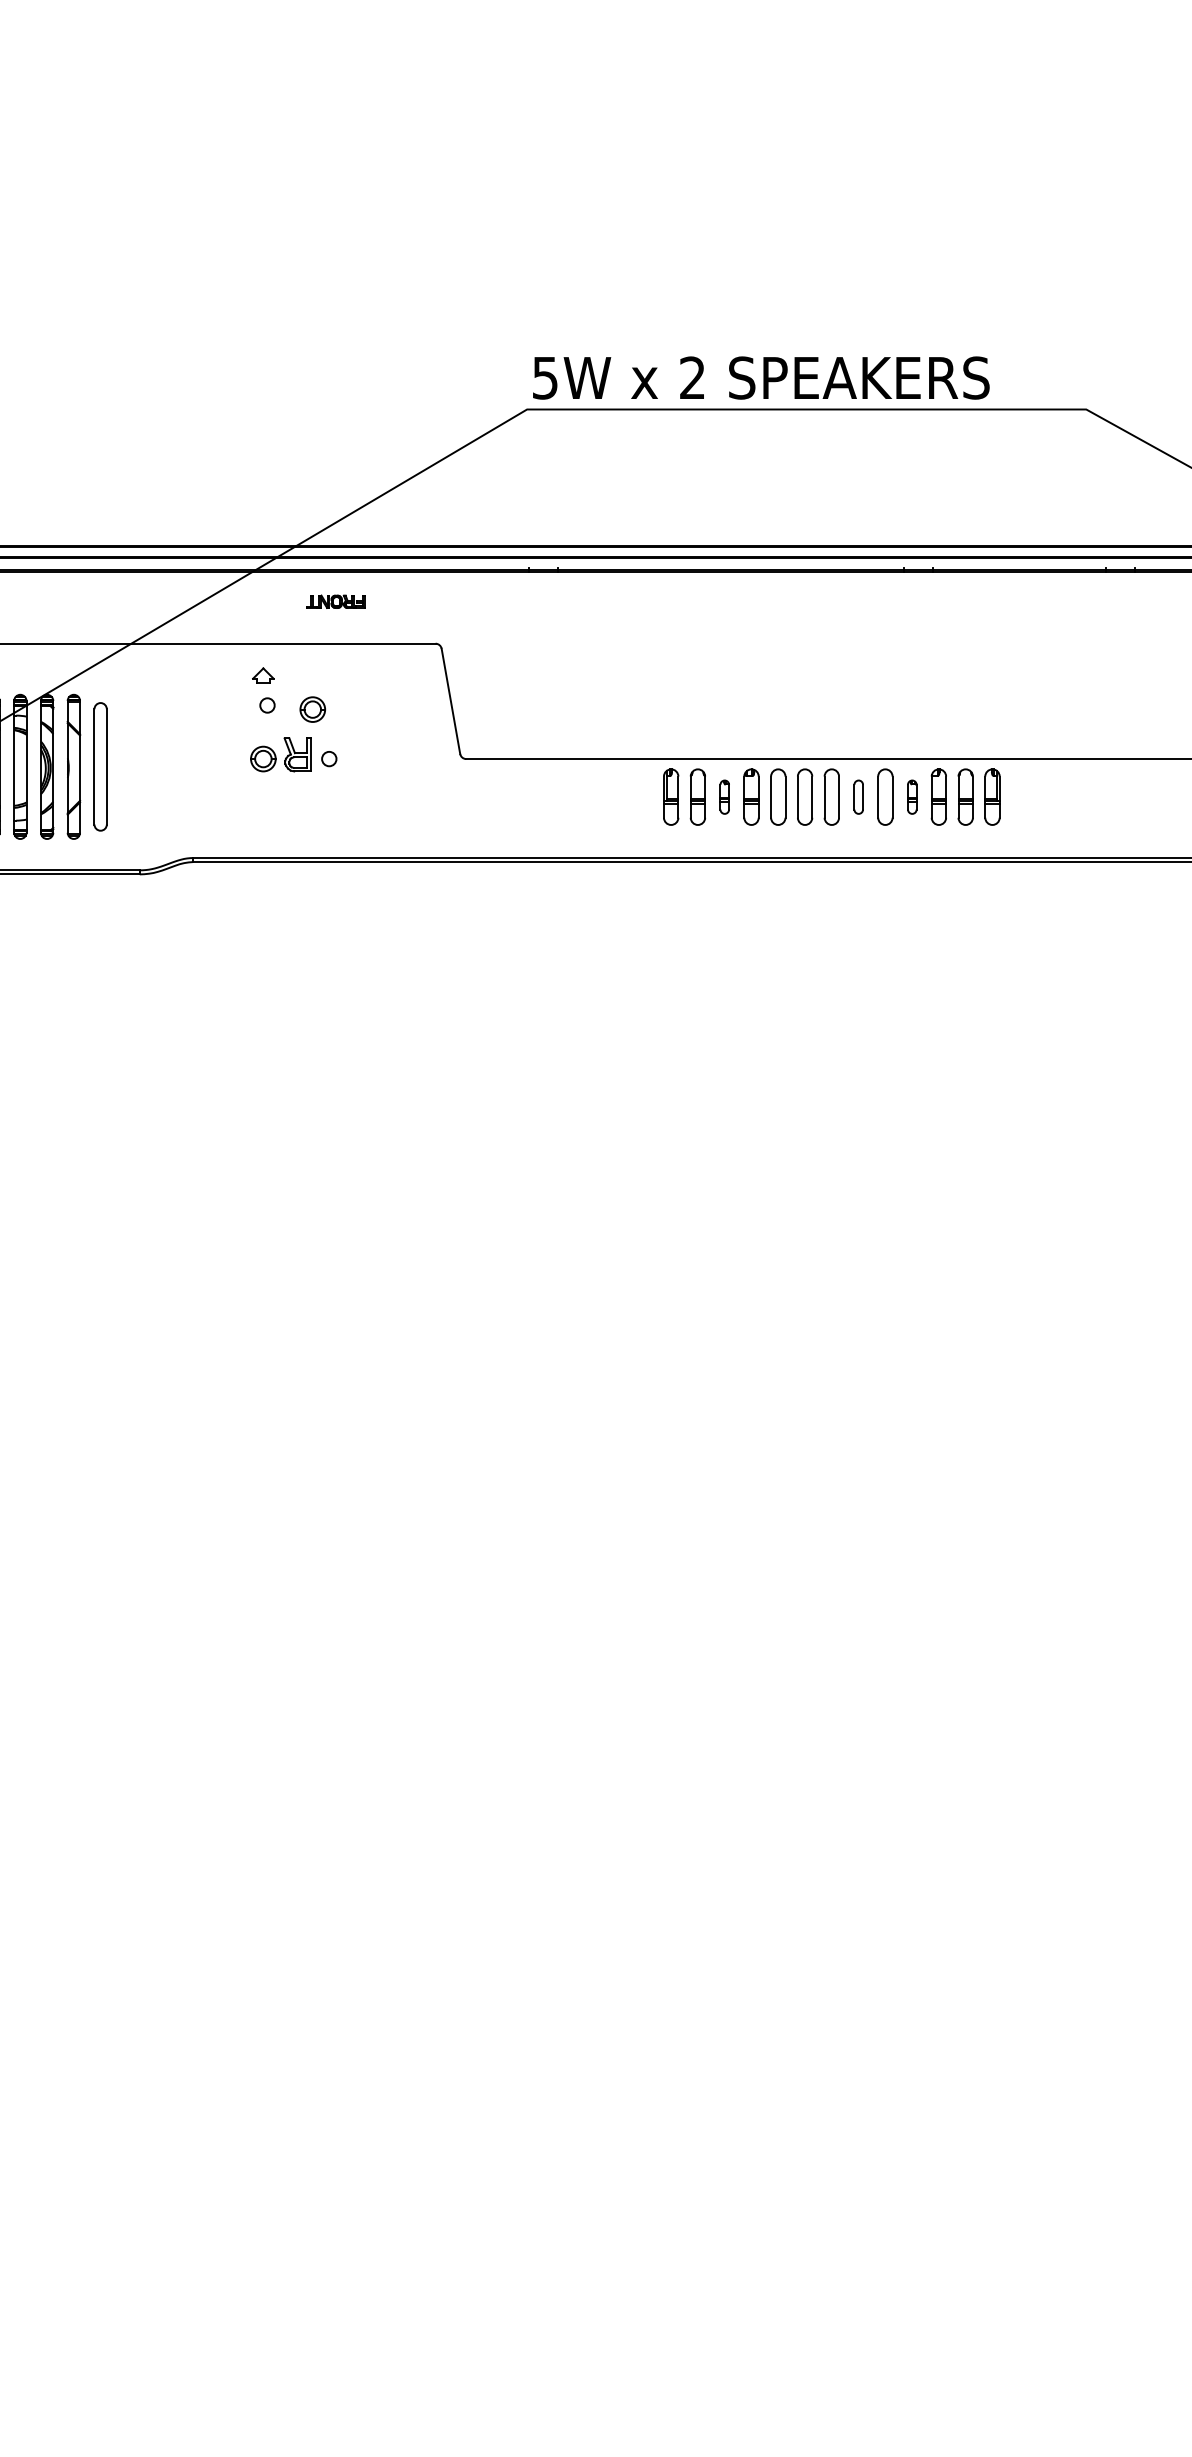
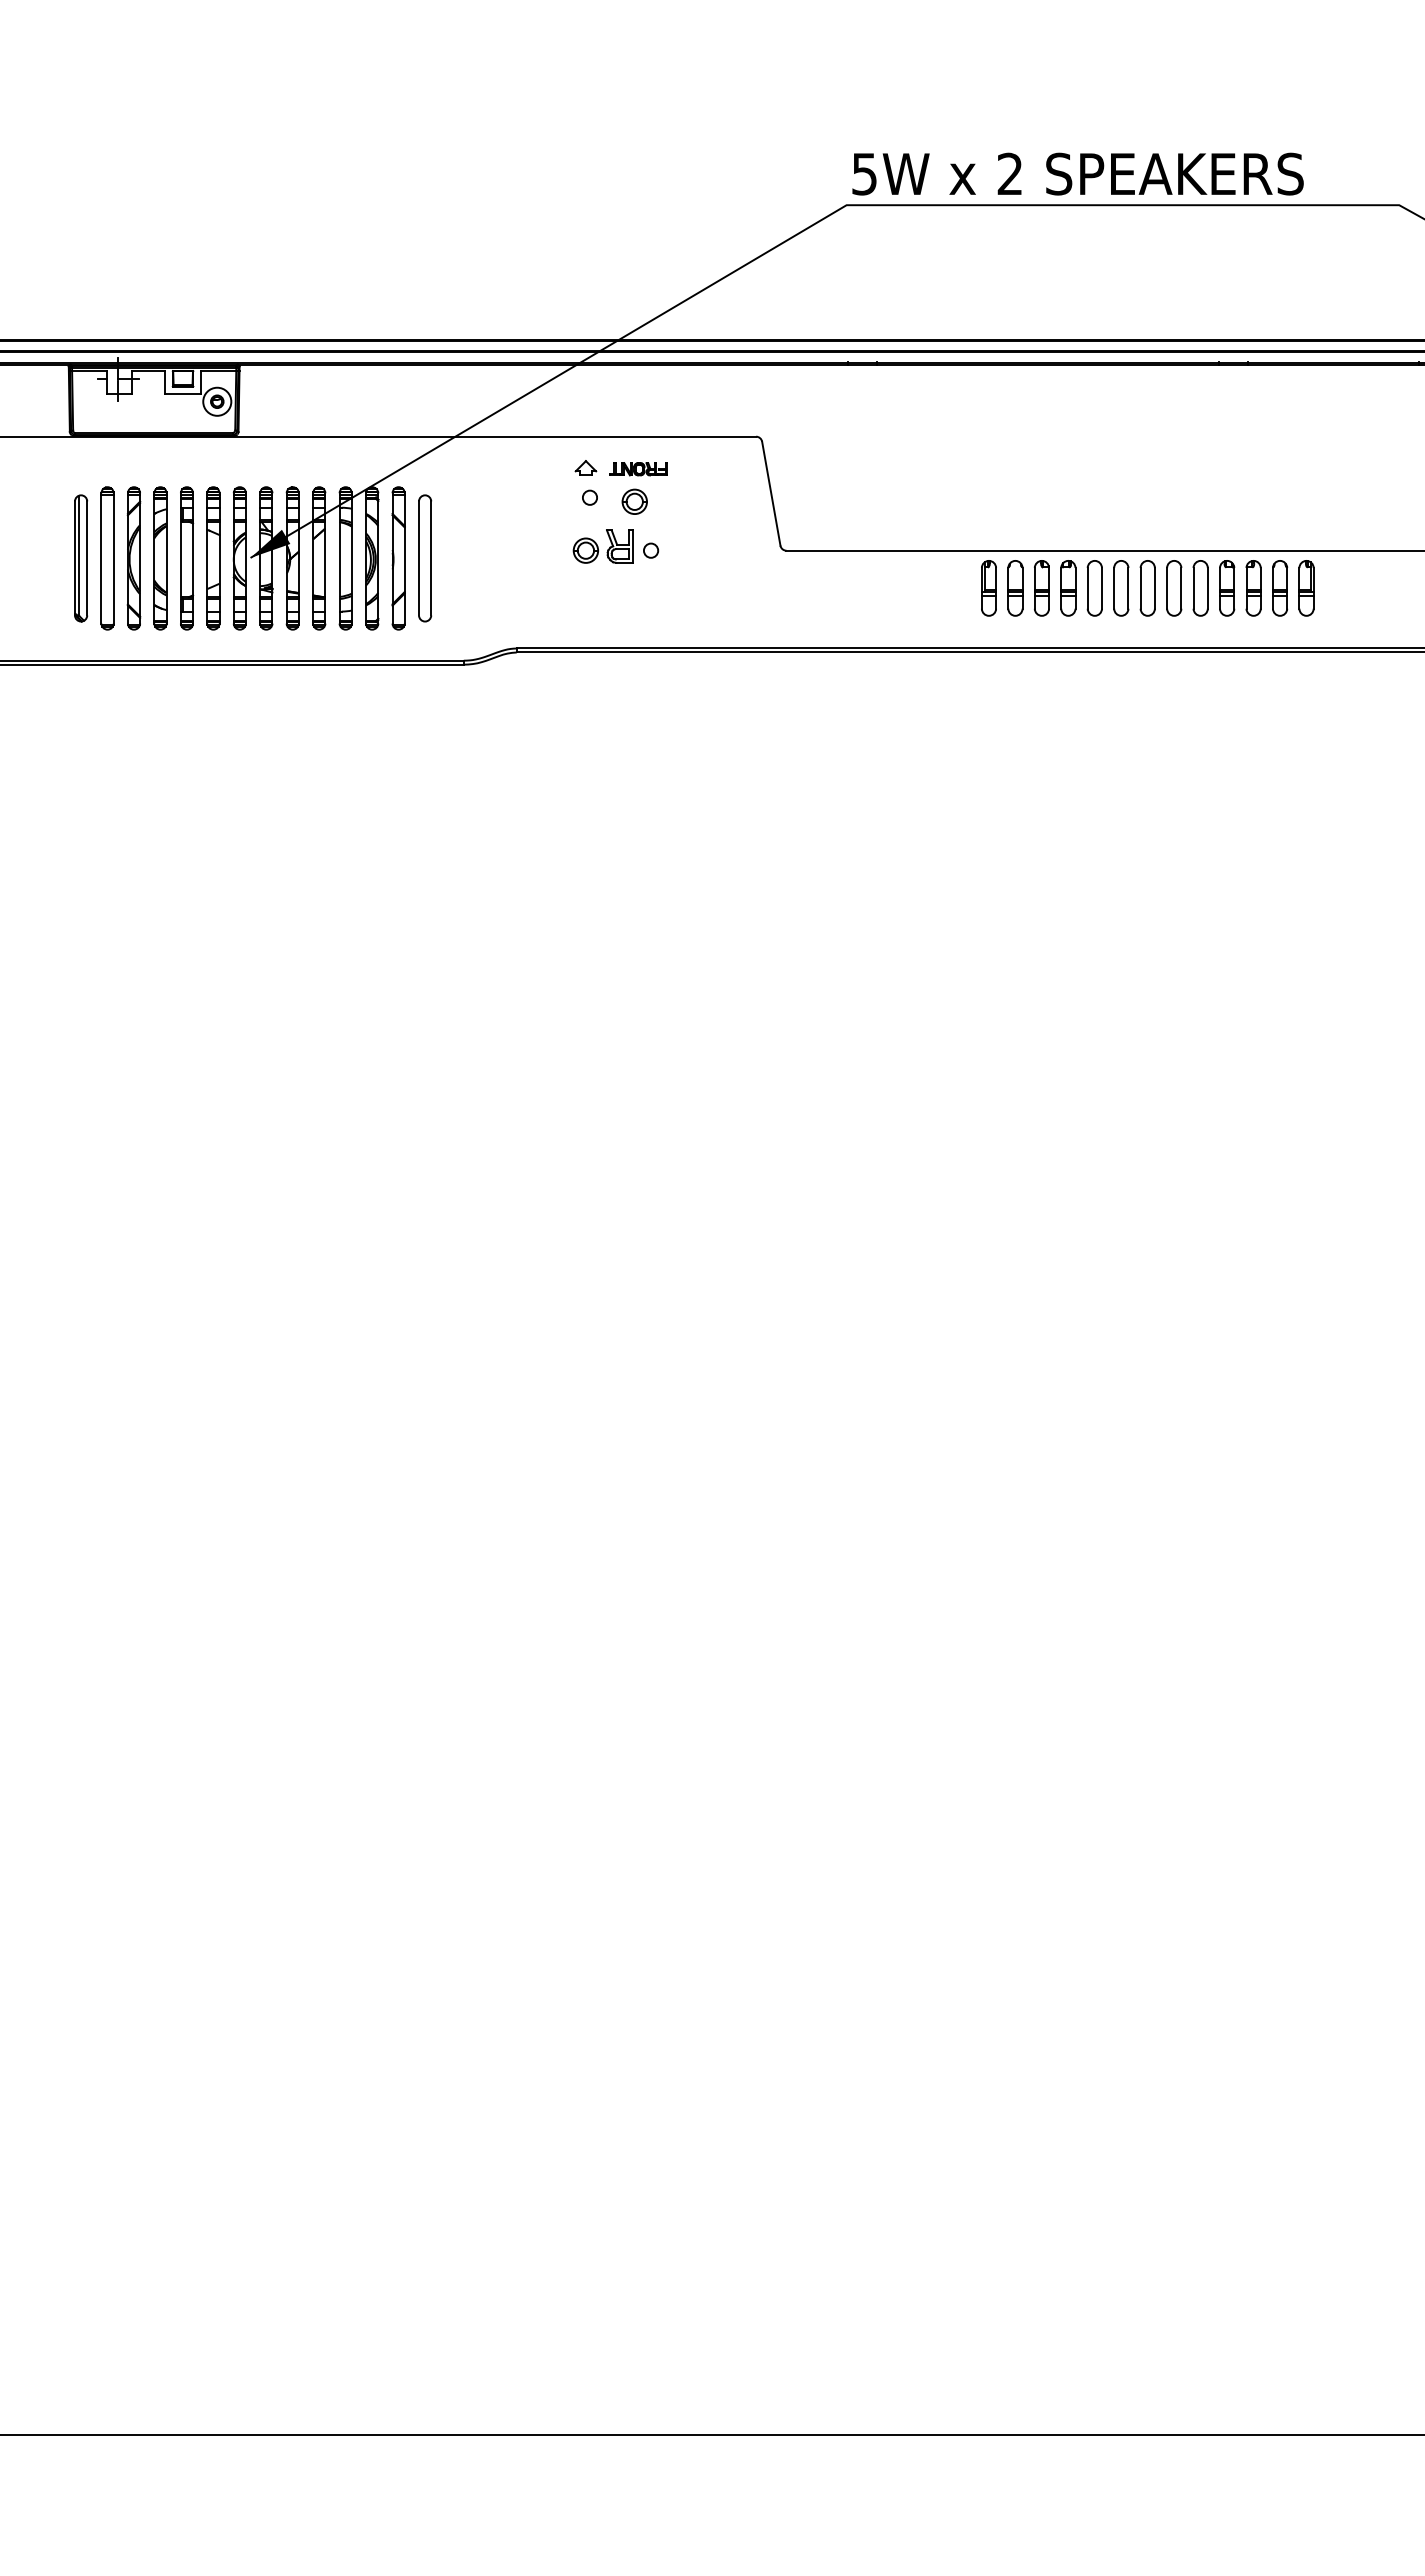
part: (335, 602) -> (638, 469), moved
part: (724, 797) -> (1041, 588), size x1.67
part: (858, 797) -> (1174, 588), size x1.67
part: (912, 797) -> (1227, 588), size x1.67

